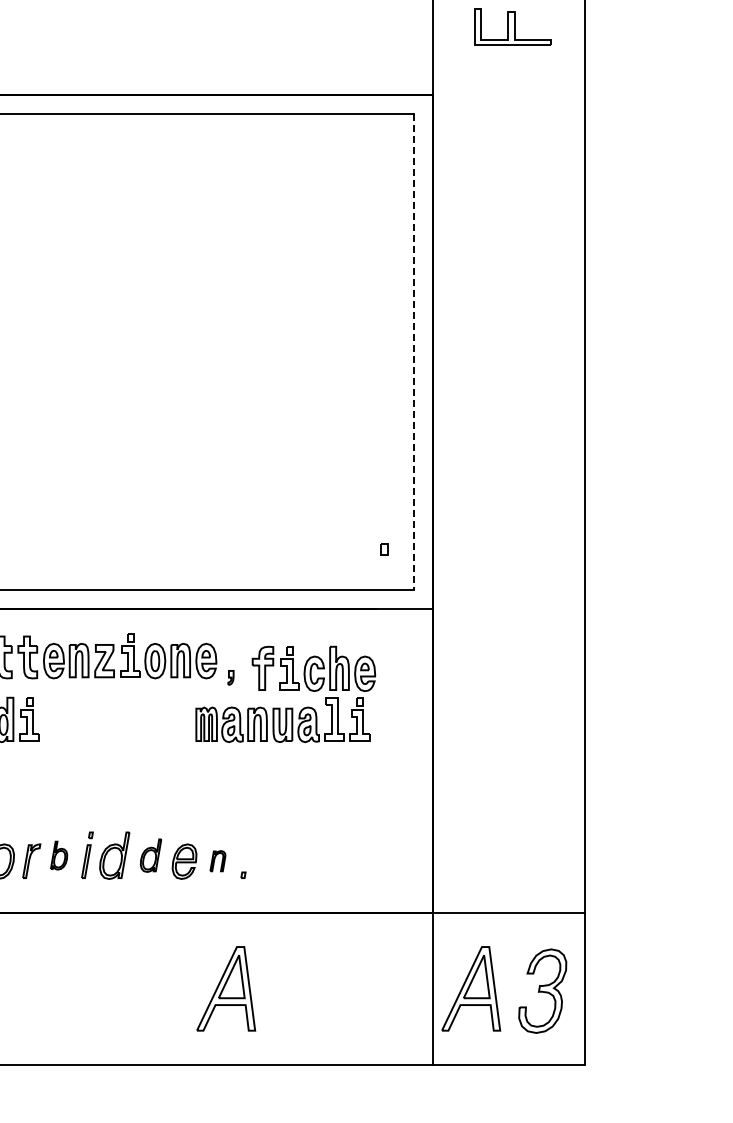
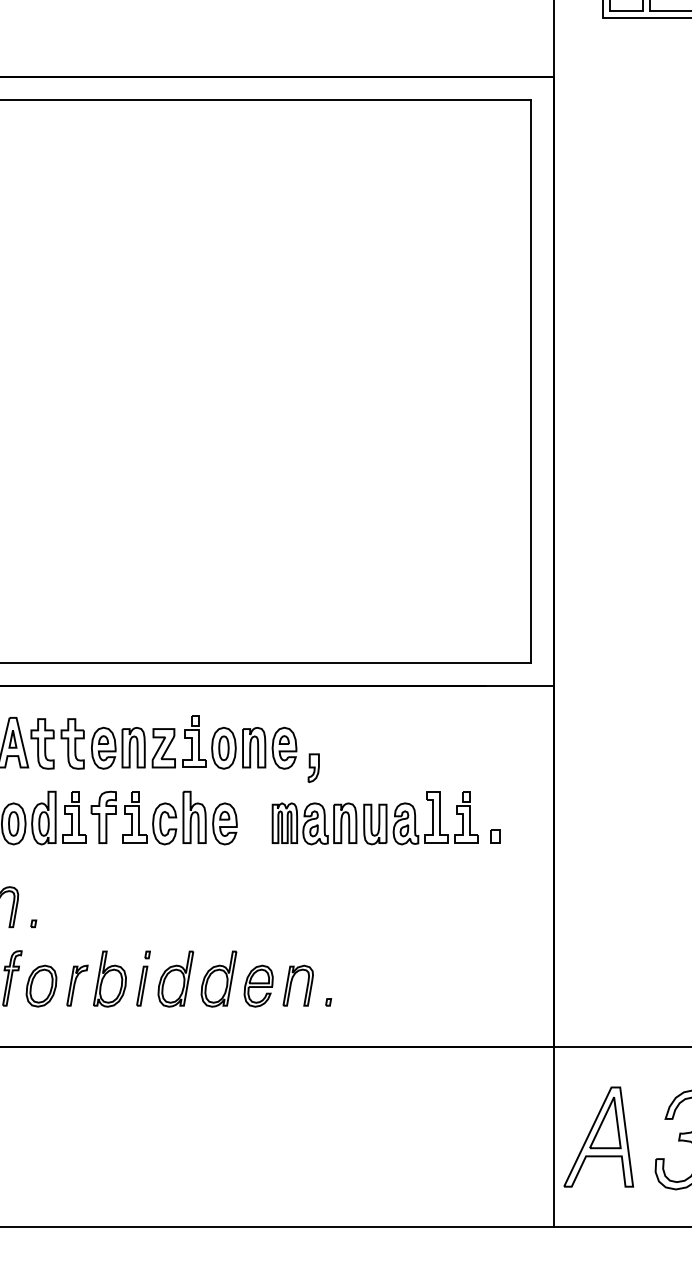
line: (414, 351) -> (531, 380), dashed -> solid
part: (384, 549) -> (495, 836), moved
part: (313, 668) -> (163, 817), moved
part: (230, 677) -> (313, 767), size x1.67
part: (58, 855) -> (109, 978), size x1.67
part: (150, 855) -> (218, 978), size x1.43
part: (217, 860) -> (297, 984), size x1.67
part: (226, 988) -> (308, 1136), removed

